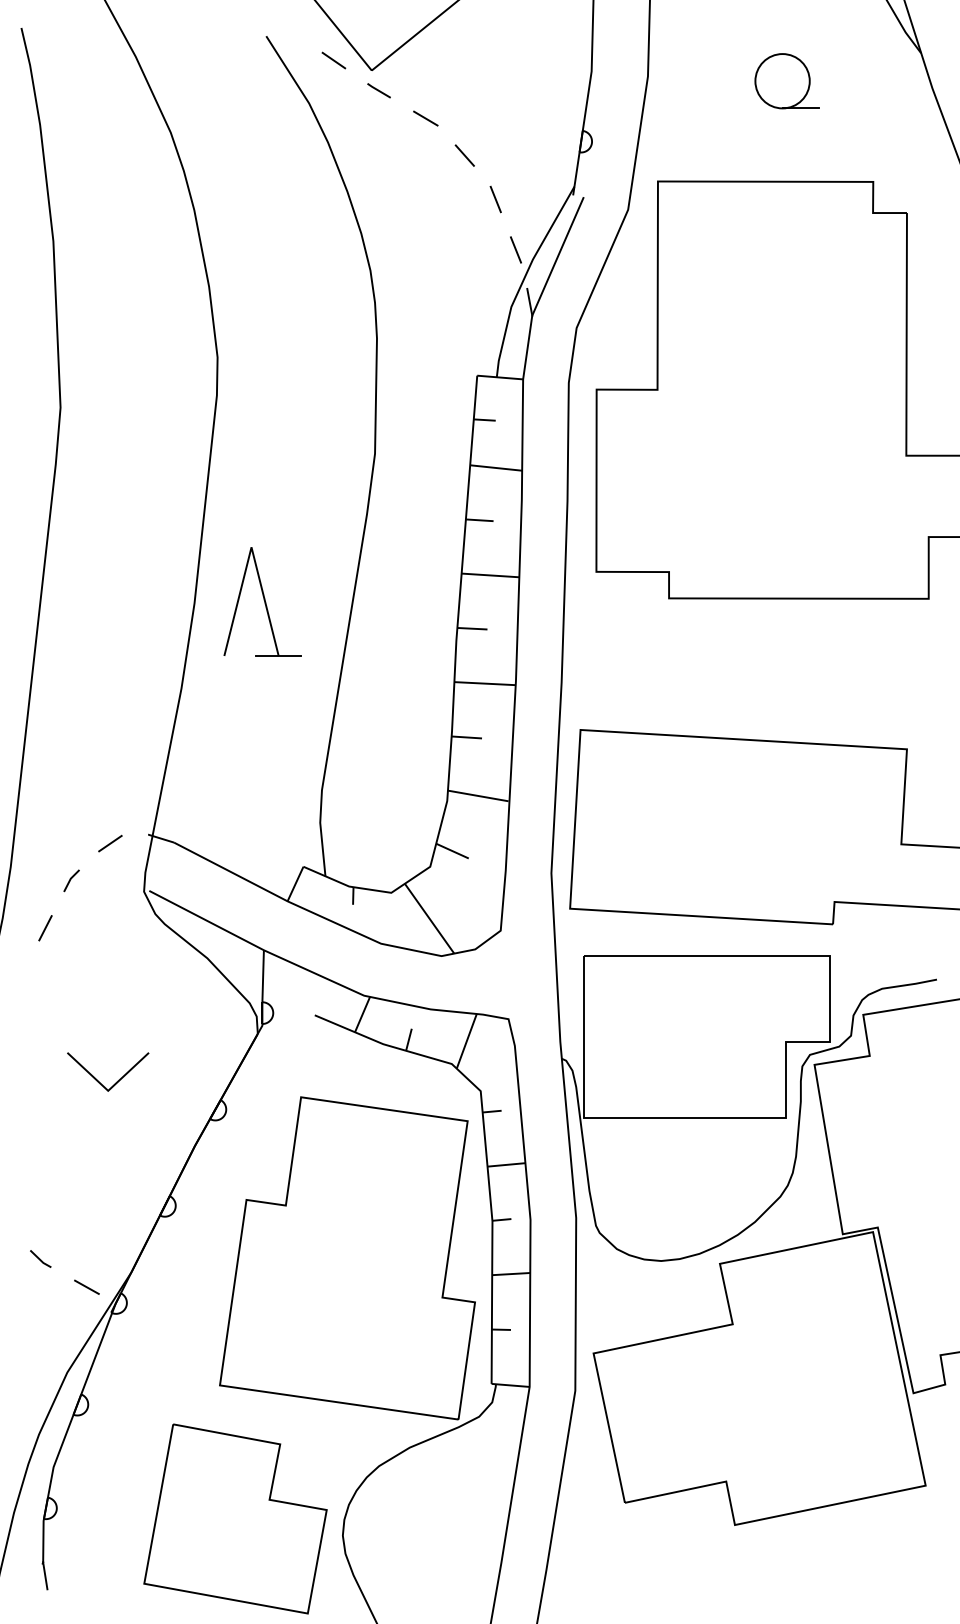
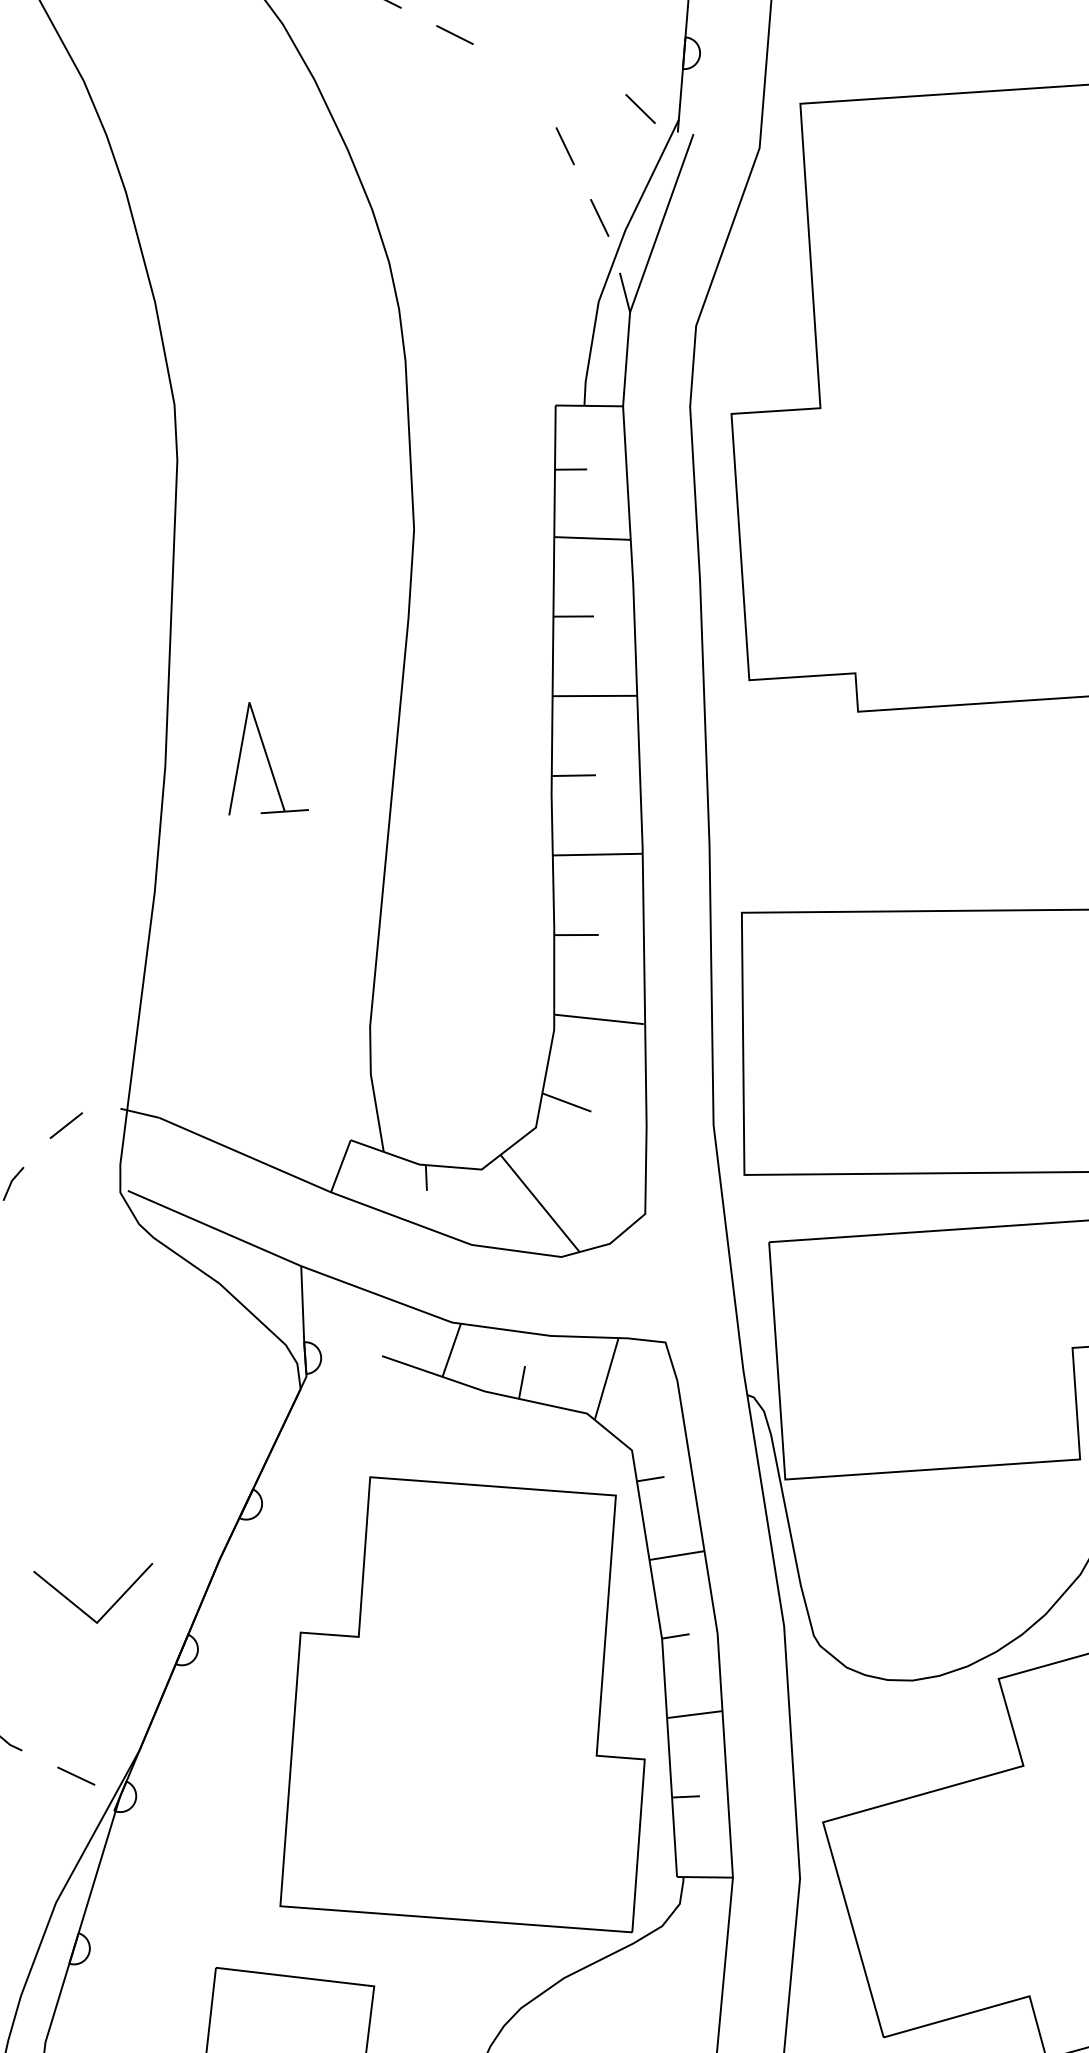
line: (464, 155) -> (640, 108), moved
part: (262, 601) -> (264, 756), size x0.7
line: (117, 1080) -> (109, 1606), moved

